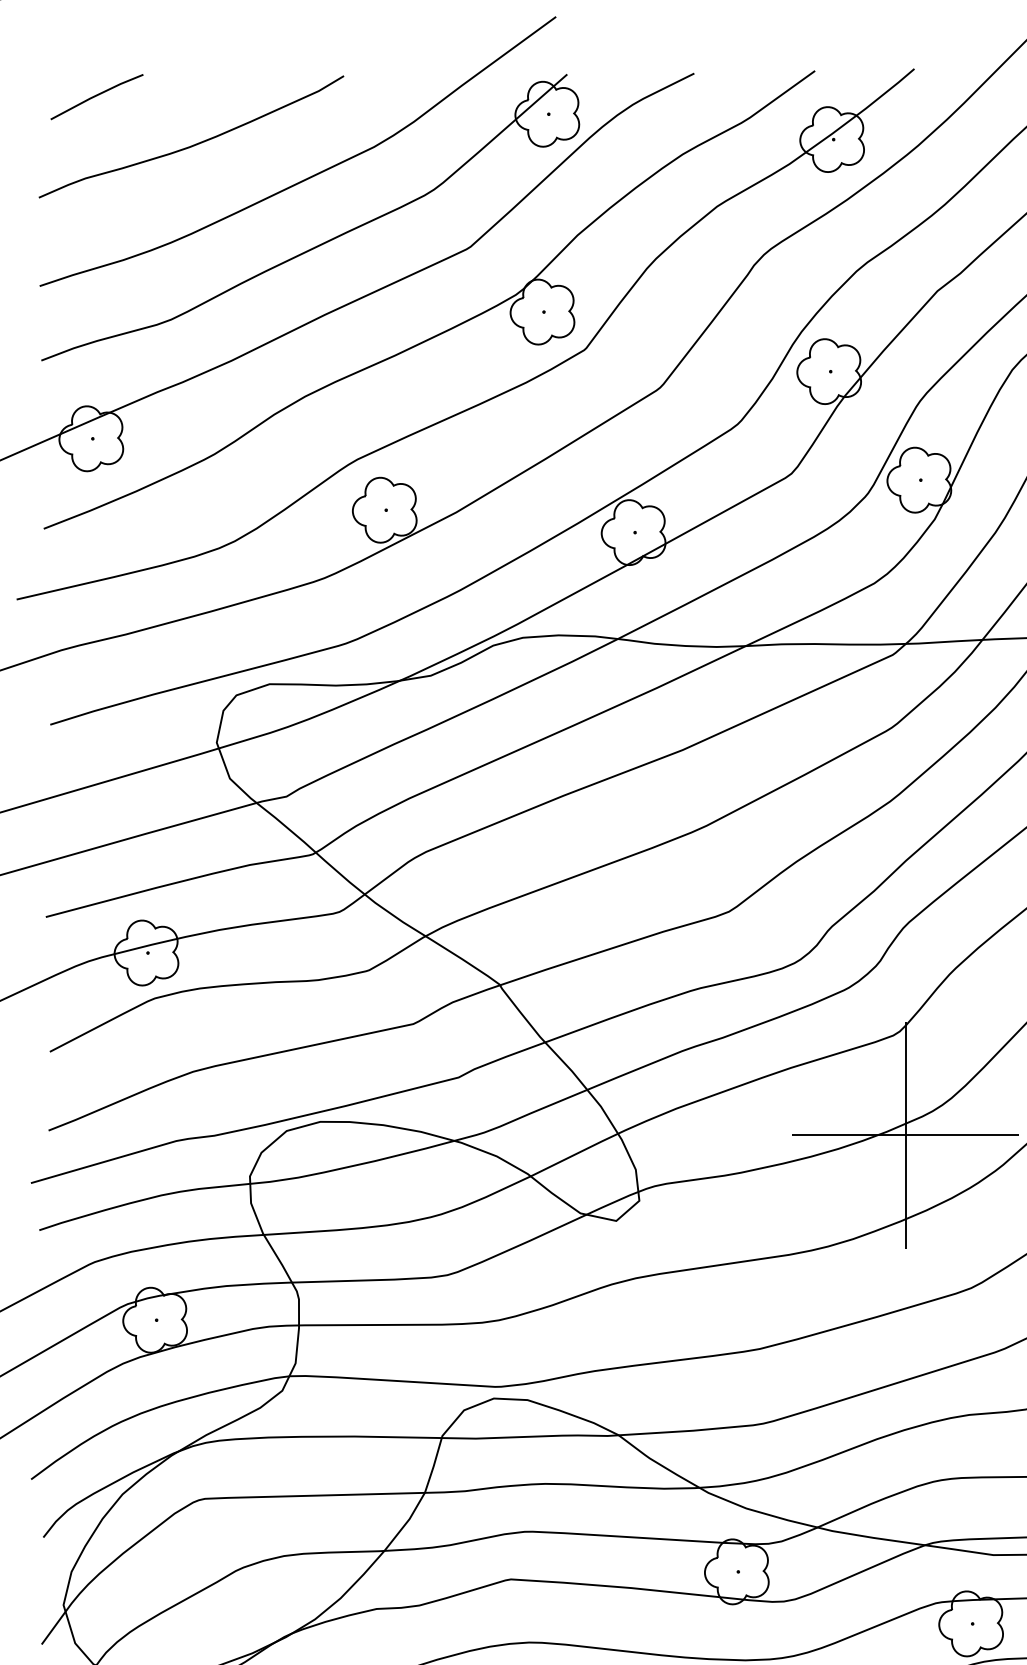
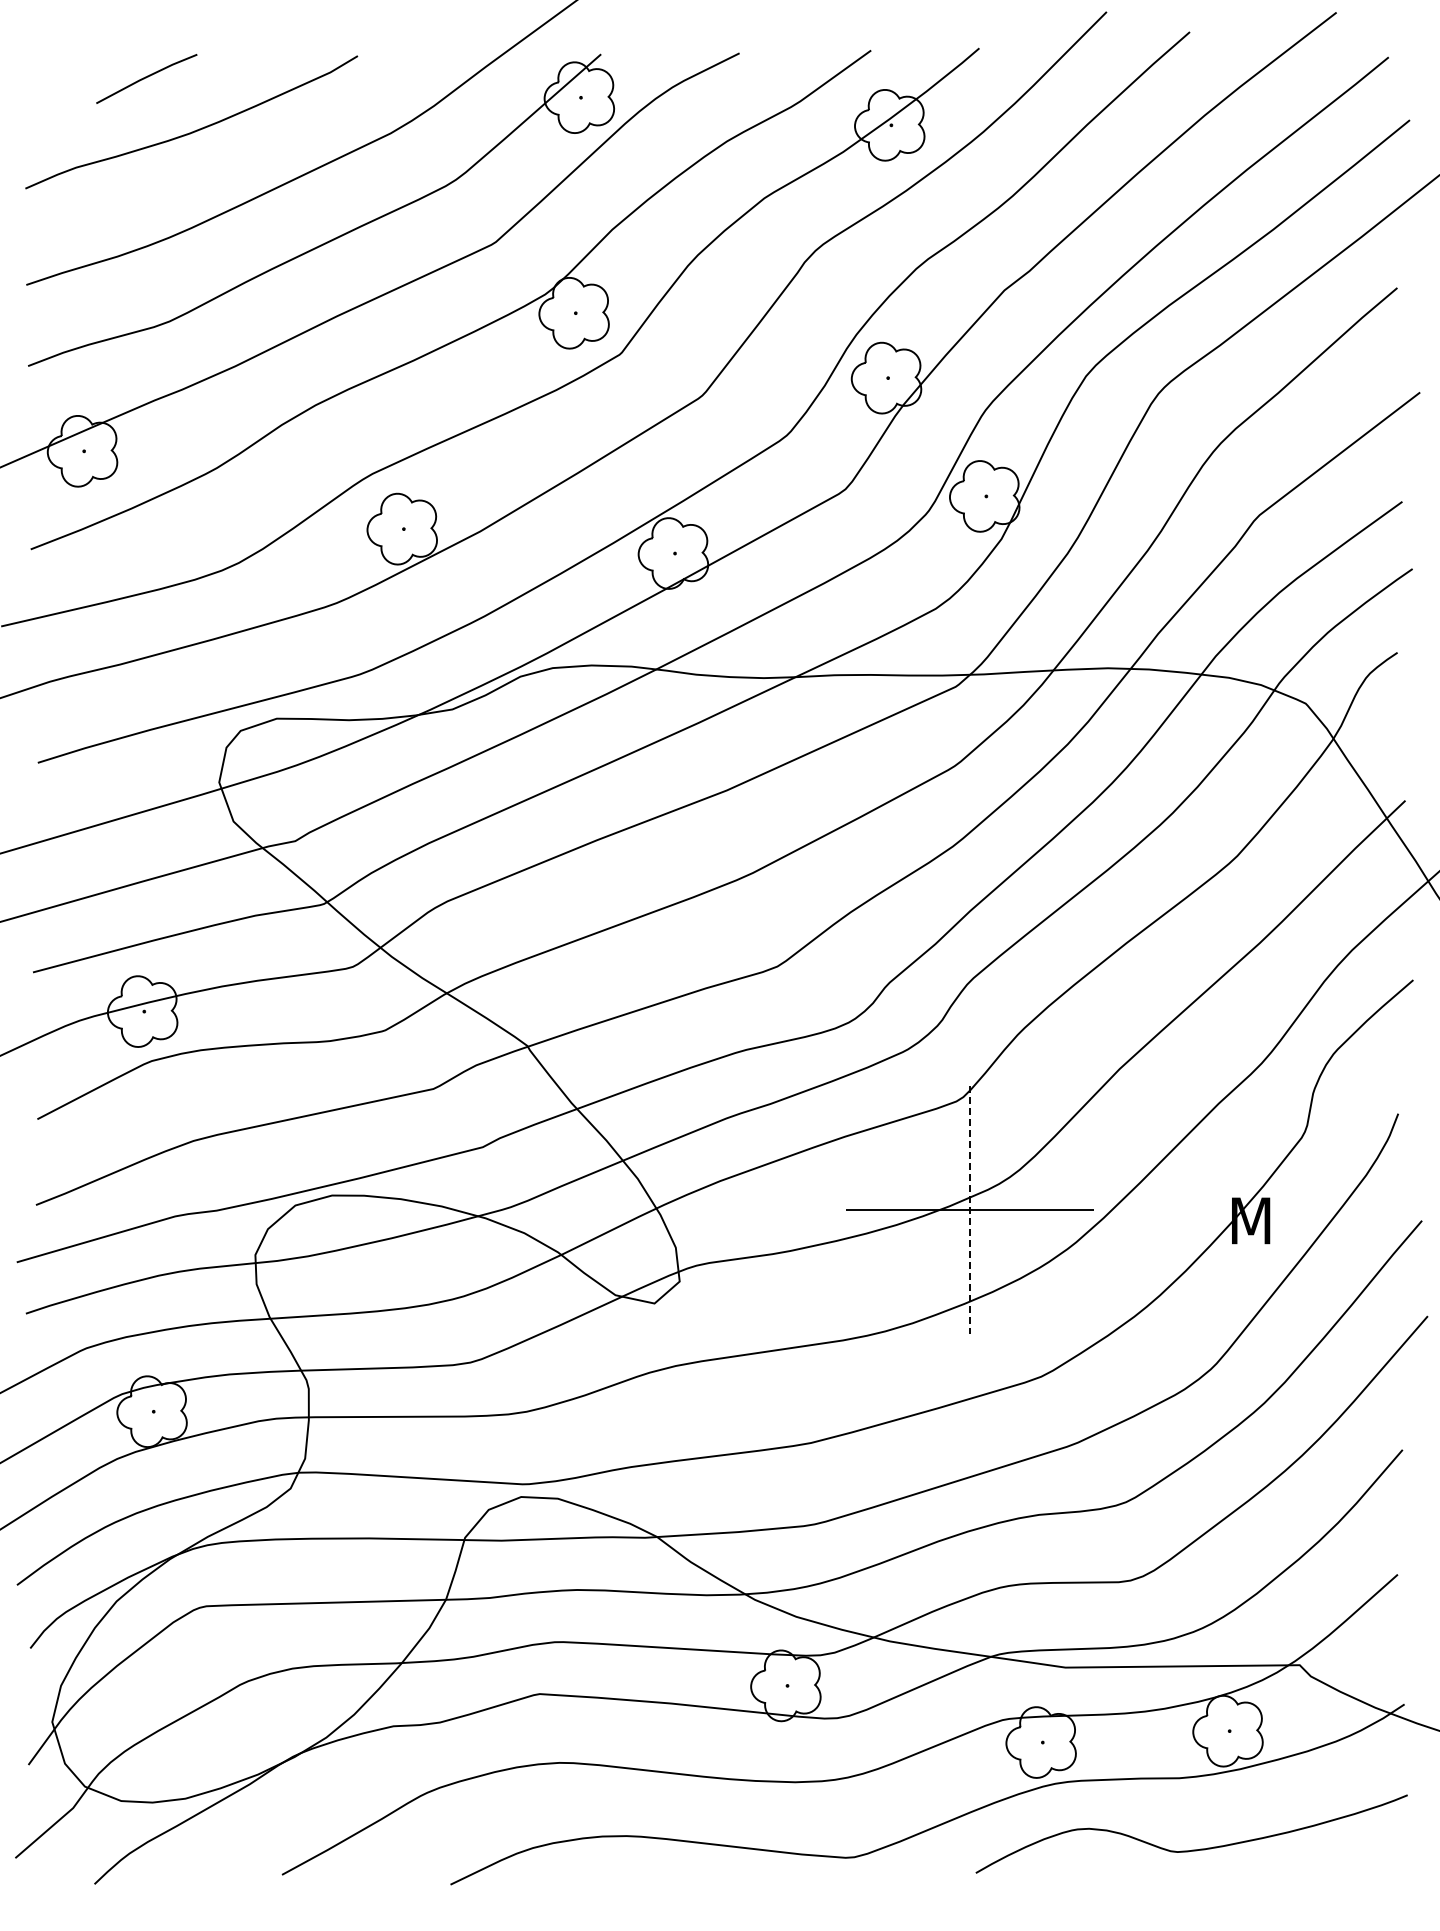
line: (96, 96) -> (146, 78), moved
line: (905, 1135) -> (969, 1210), solid -> dashed

